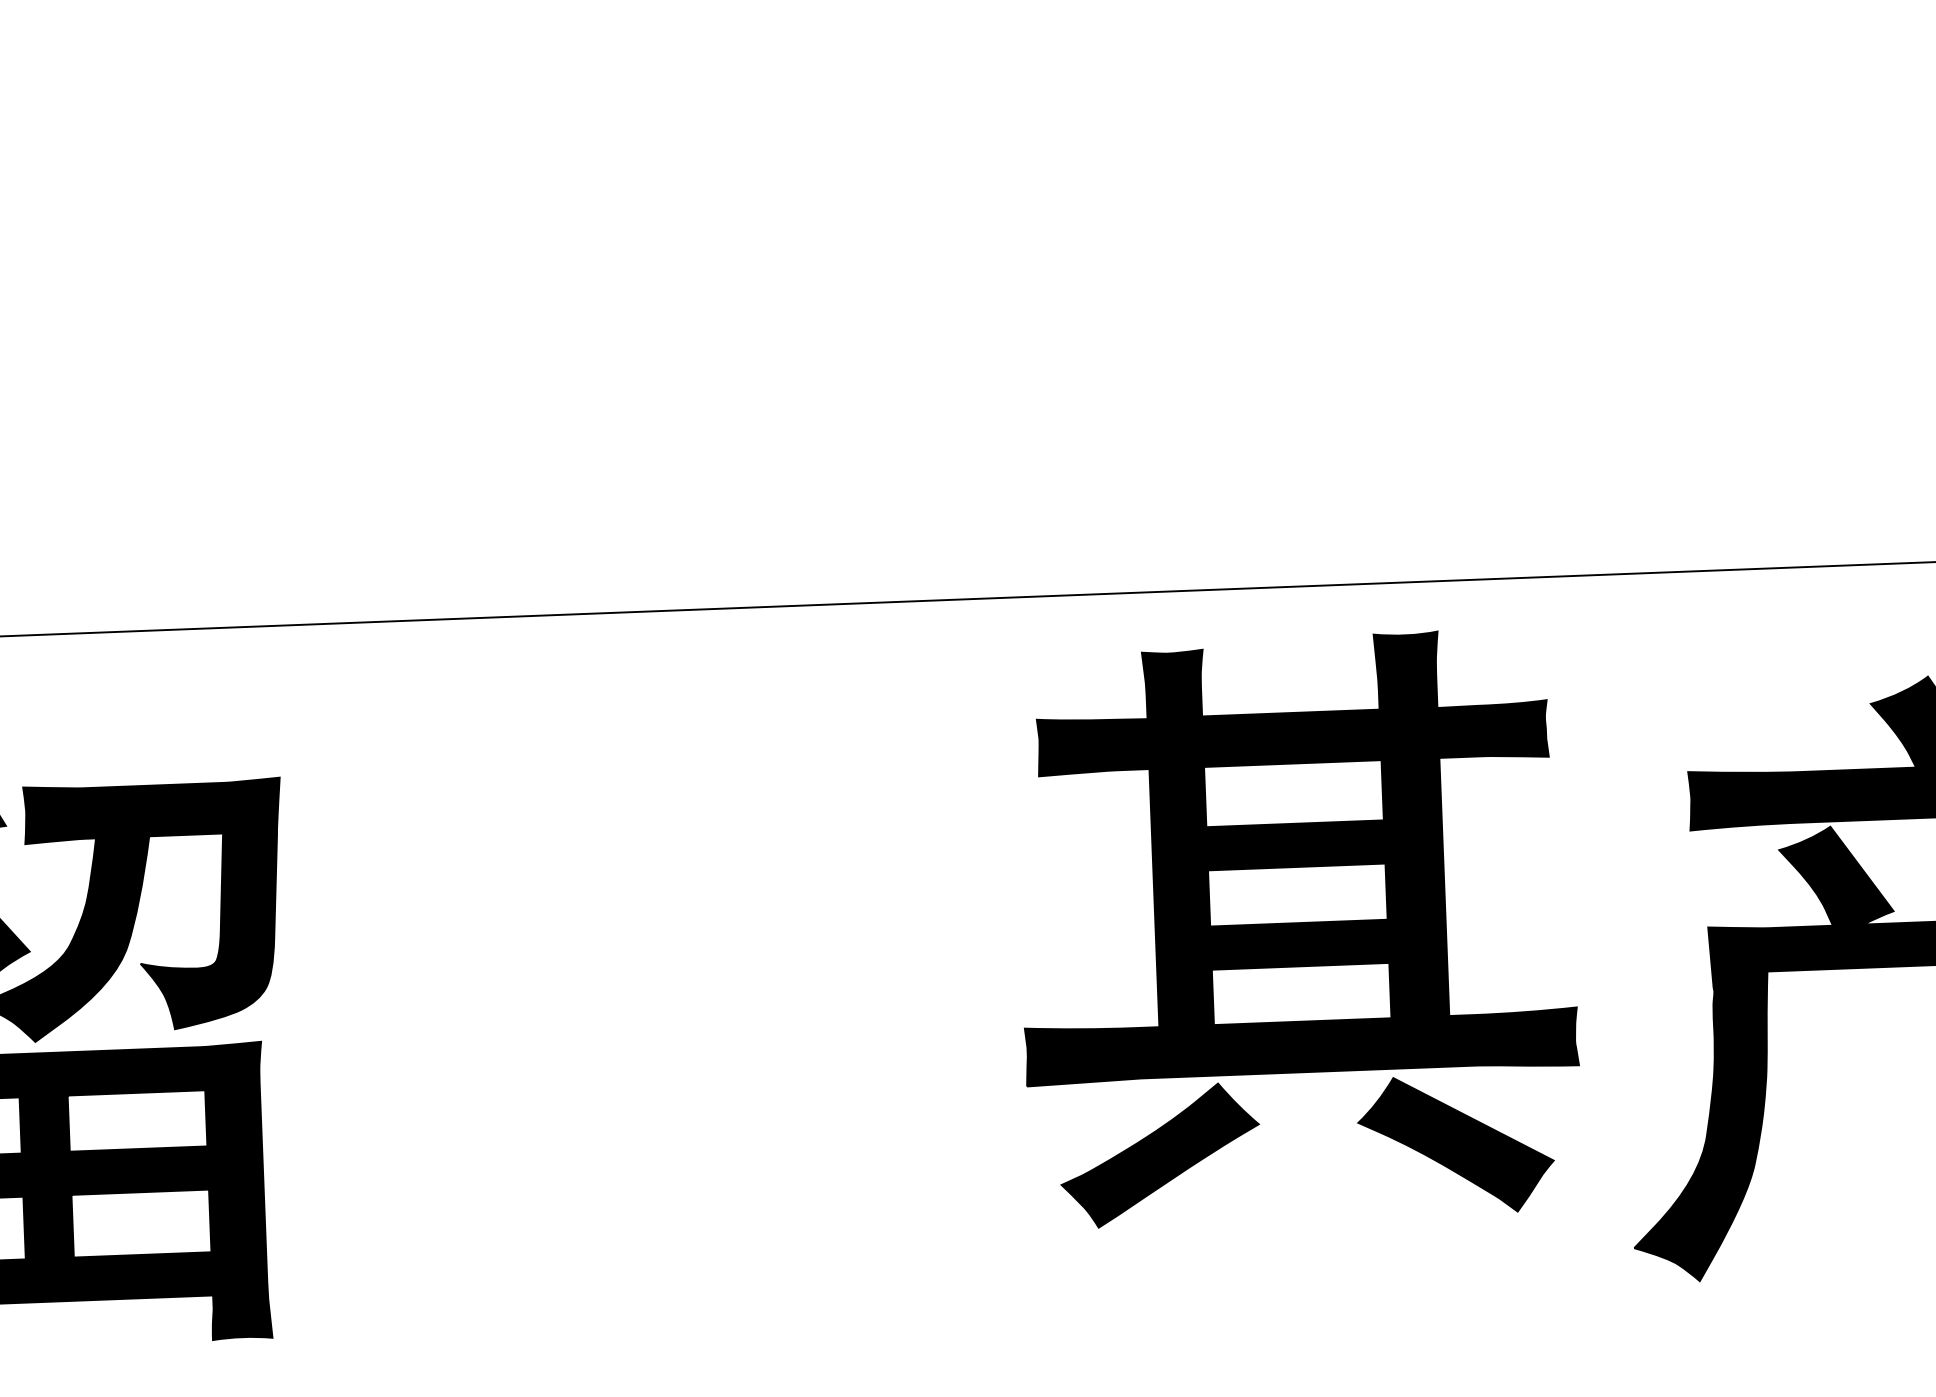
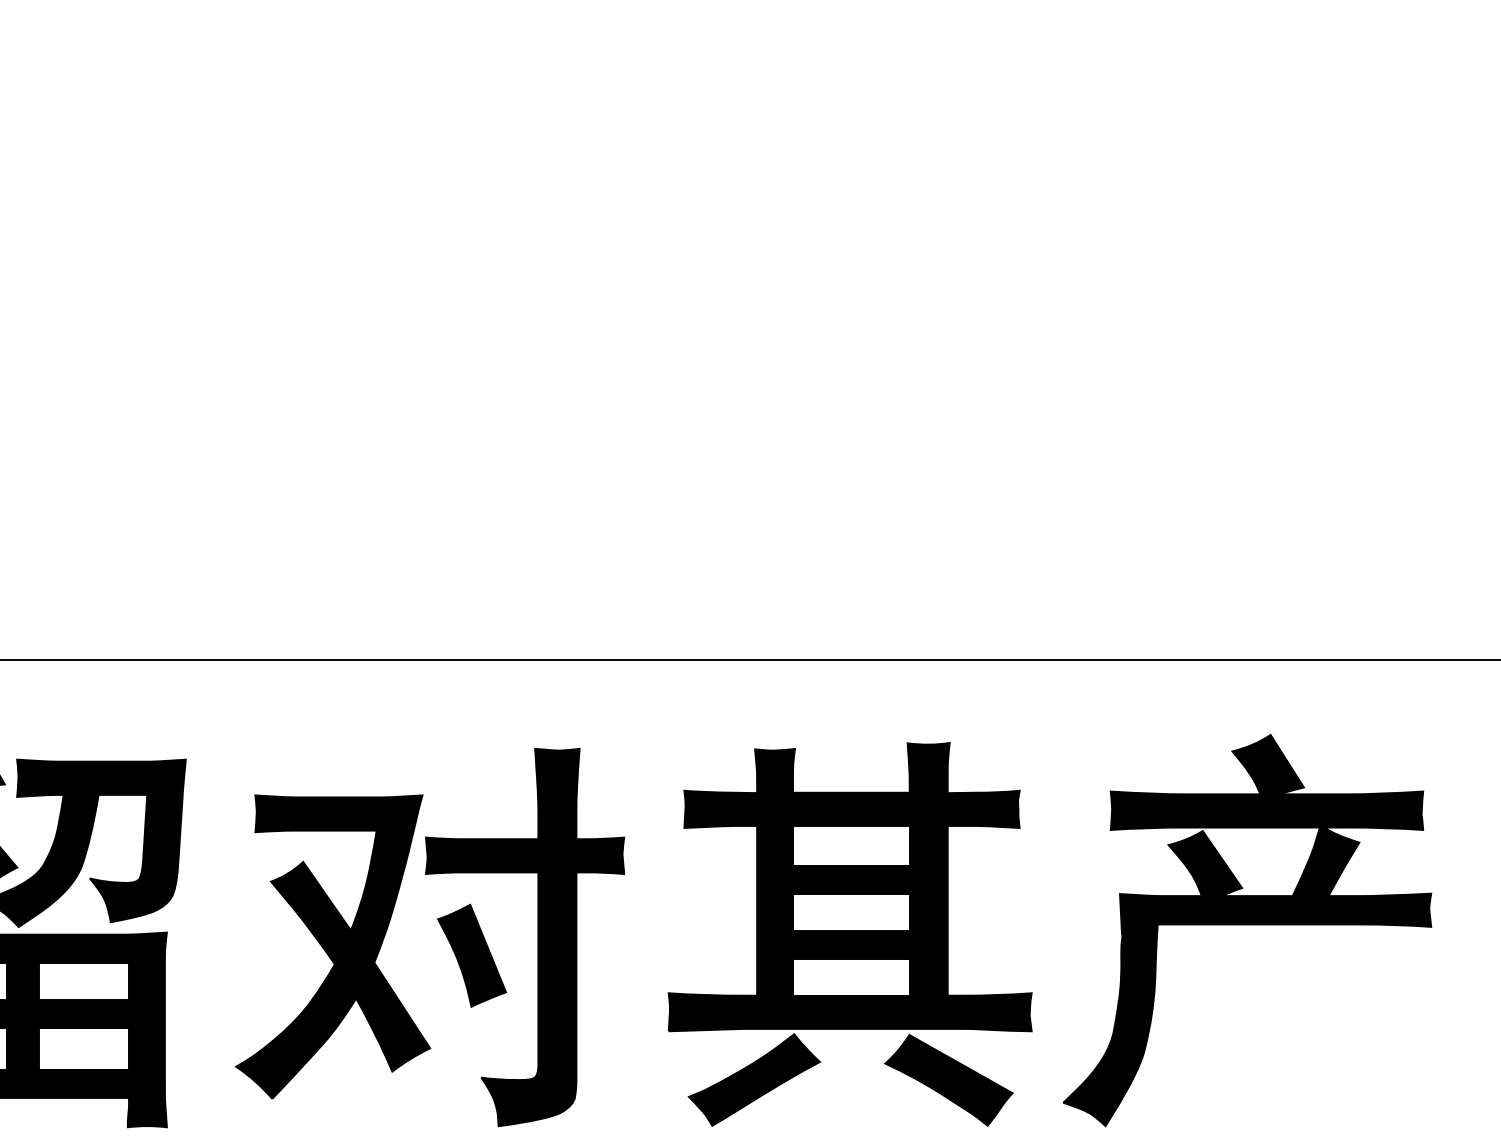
part: (1296, 928) -> (849, 934), moved
part: (678, 1019) -> (441, 928), added

